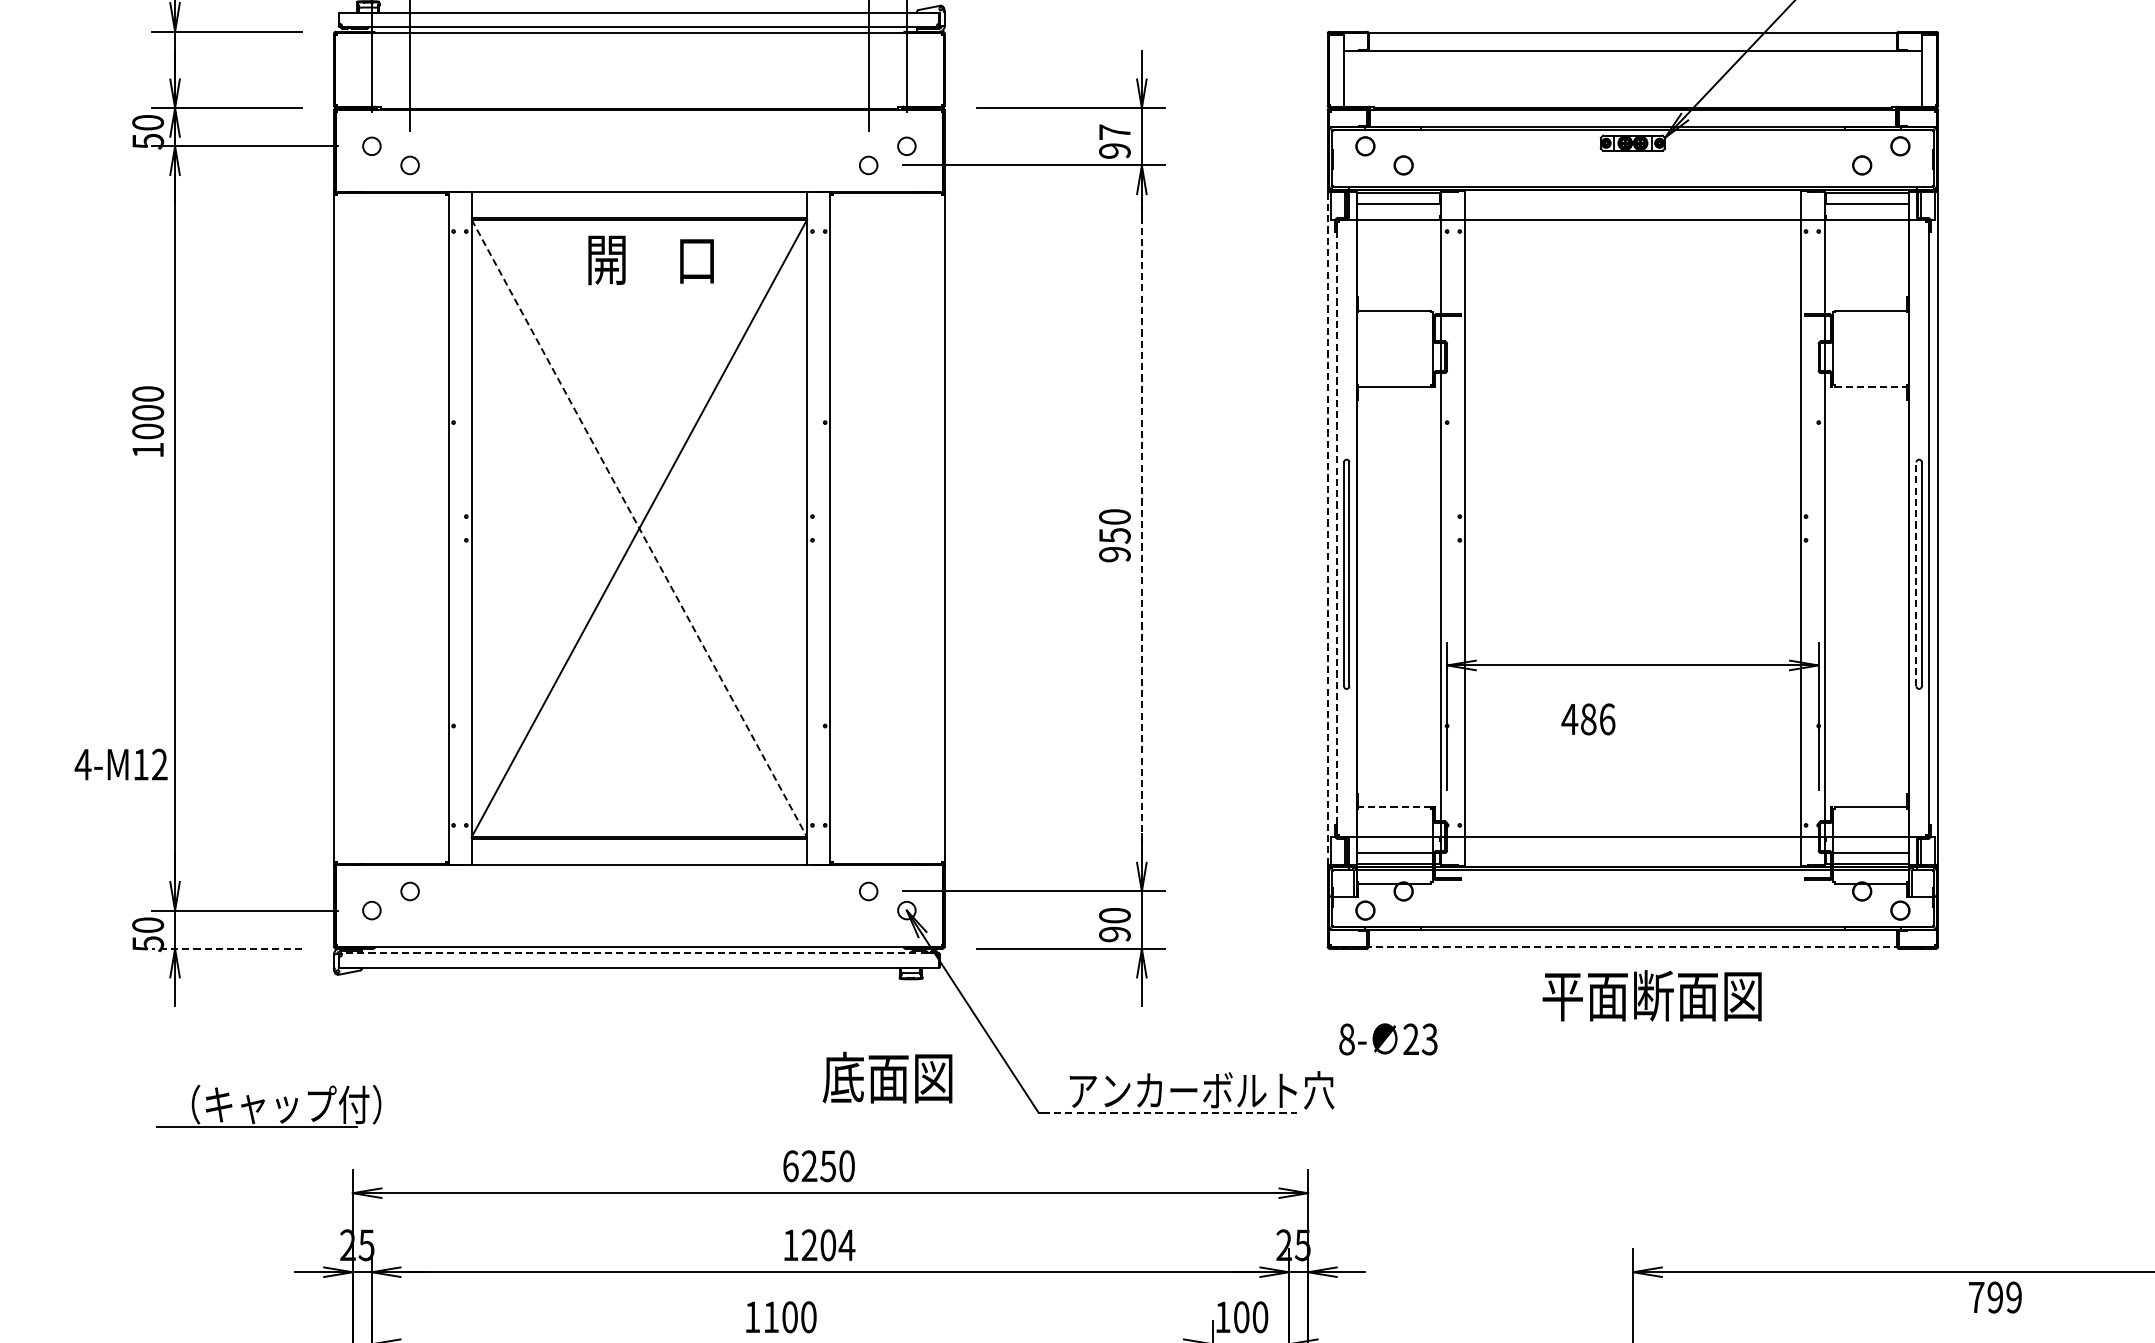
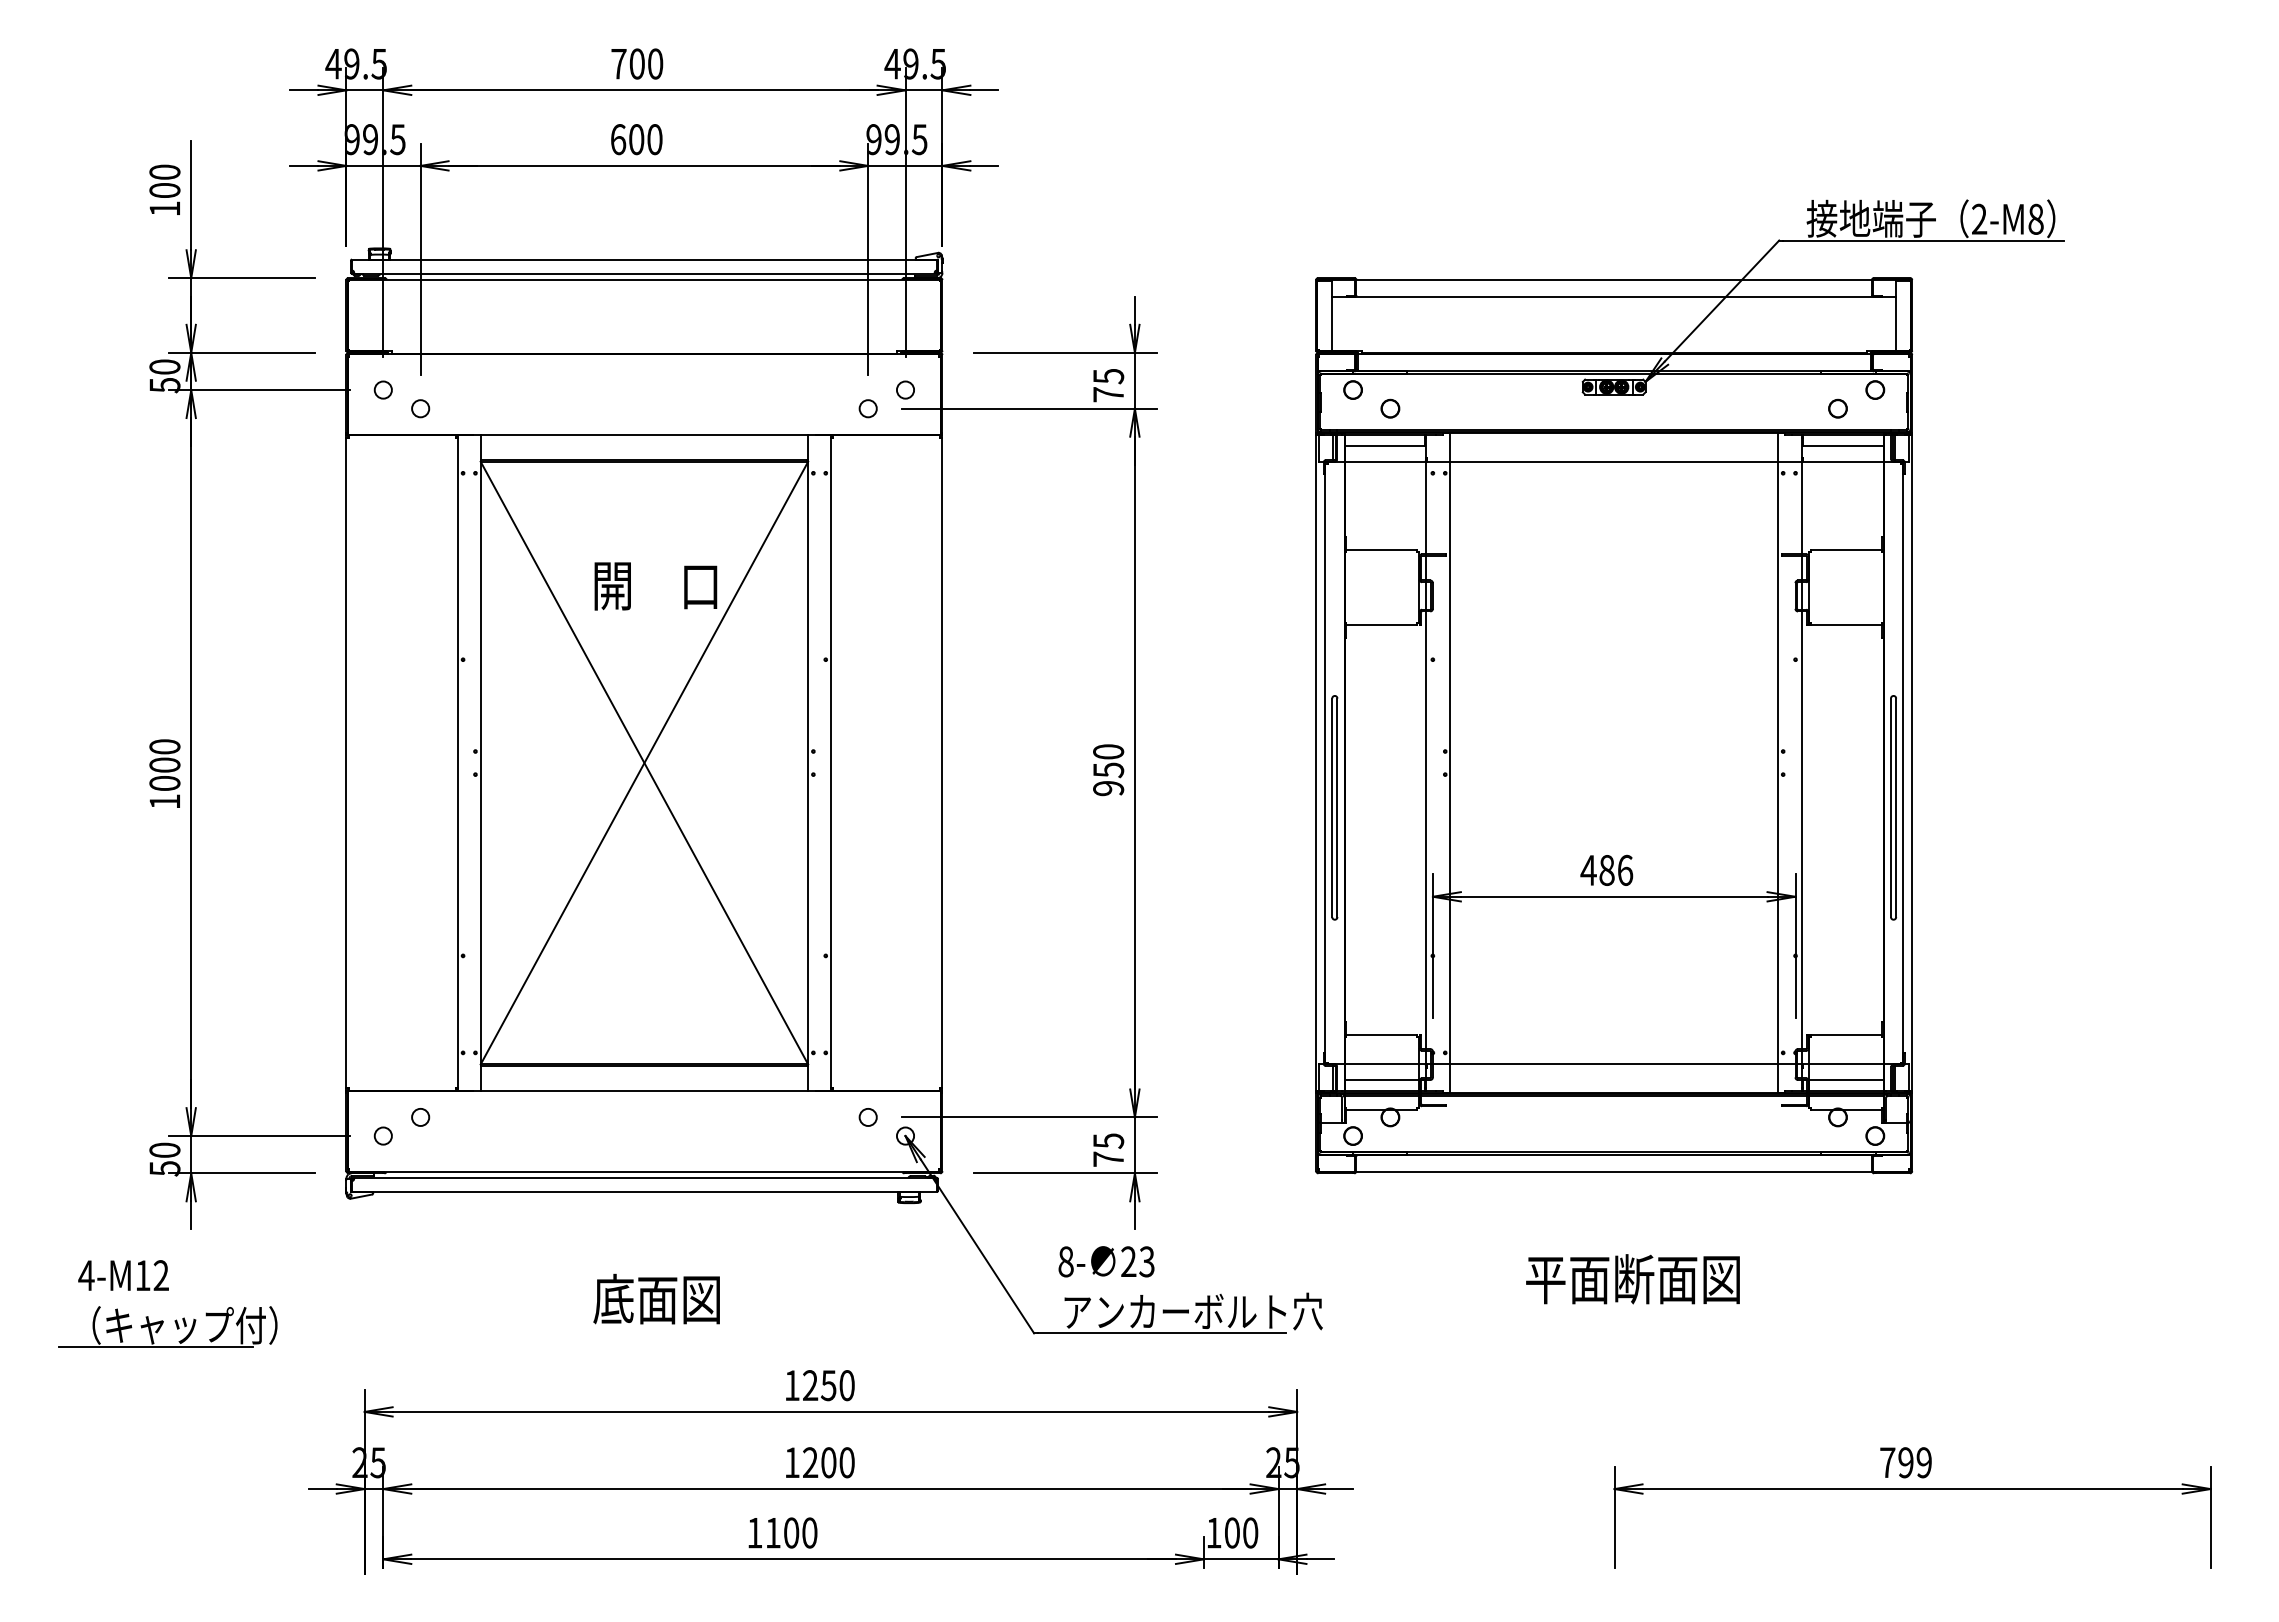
text: (1114, 141) -> (1108, 385), 97 -> 75
text: (650, 260) -> (655, 586), moved
line: (1870, 387) -> (1846, 625), dashed -> solid
text: (147, 421) -> (164, 773), moved
line: (1327, 527) -> (1316, 762), dashed -> solid
line: (639, 528) -> (644, 763), dashed -> solid
line: (1141, 528) -> (1134, 763), dashed -> solid
line: (1337, 528) -> (1325, 763), dashed -> solid
line: (1915, 573) -> (1890, 807), dashed -> solid
text: (1588, 718) -> (1606, 869), moved
text: (121, 764) -> (123, 1275), moved
line: (1394, 807) -> (1381, 1035), dashed -> solid
text: (1114, 924) -> (1108, 1149), 90 -> 75
line: (1632, 946) -> (1613, 1171), dashed -> solid
line: (226, 948) -> (241, 1173), dashed -> solid
line: (638, 953) -> (643, 1177), dashed -> solid
text: (1651, 996) -> (1632, 1279), moved
text: (1388, 1039) -> (1106, 1261), moved
text: (887, 1077) -> (656, 1298), moved
part: (268, 1105) -> (167, 1326), moved
line: (1170, 1112) -> (1162, 1333), dashed -> solid
text: (791, 1166) -> (792, 1385), 6250 -> 1250
text: (846, 1245) -> (846, 1462), 1204 -> 1200
text: (1994, 1297) -> (1905, 1462), moved

